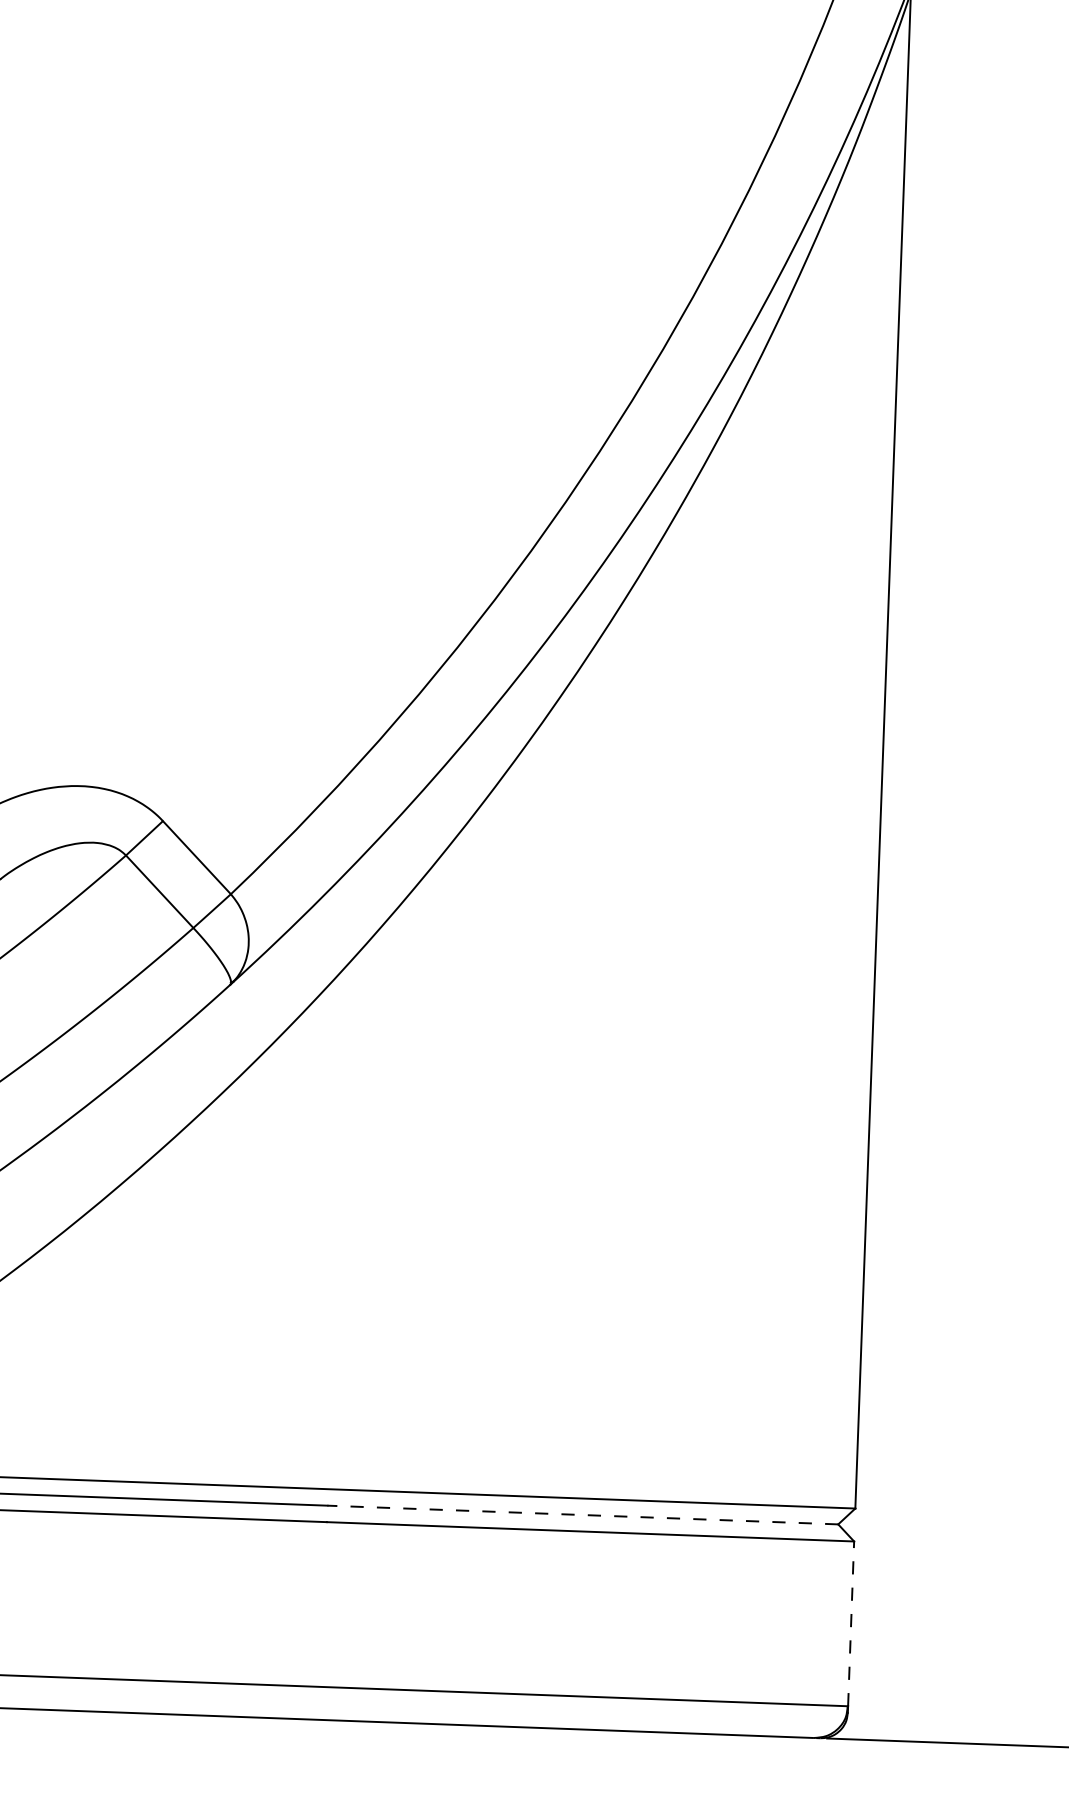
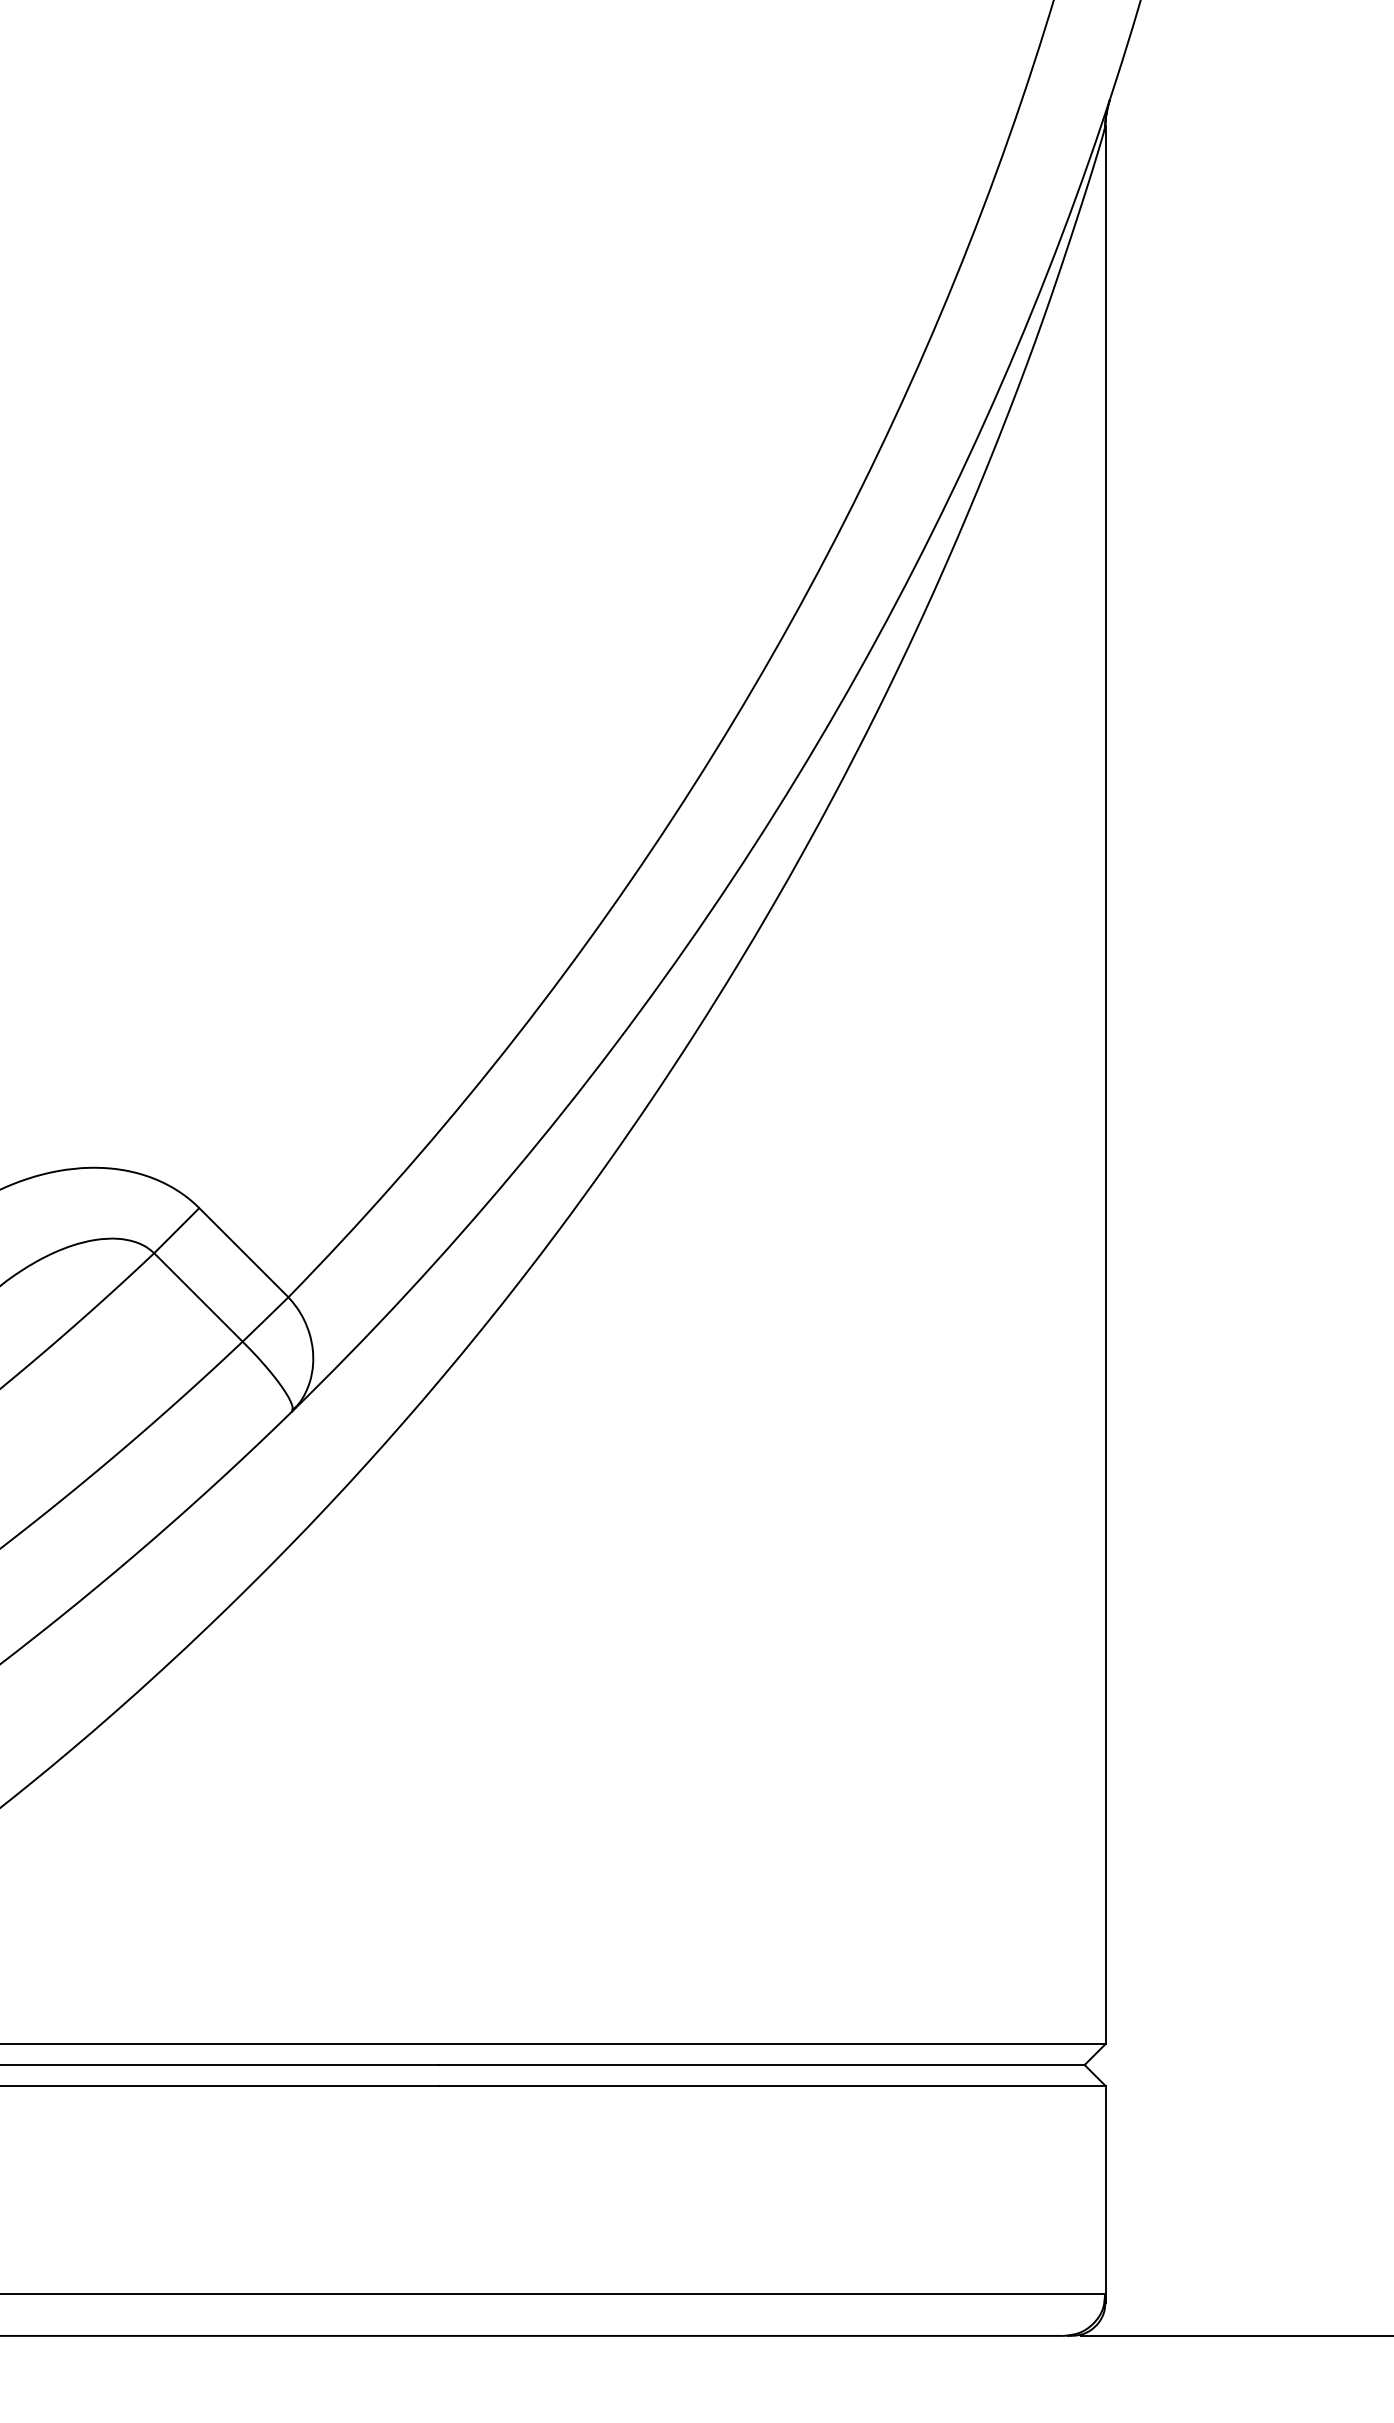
line: (582, 1515) -> (761, 2065), dashed -> solid
line: (851, 1623) -> (1105, 2189), dashed -> solid

